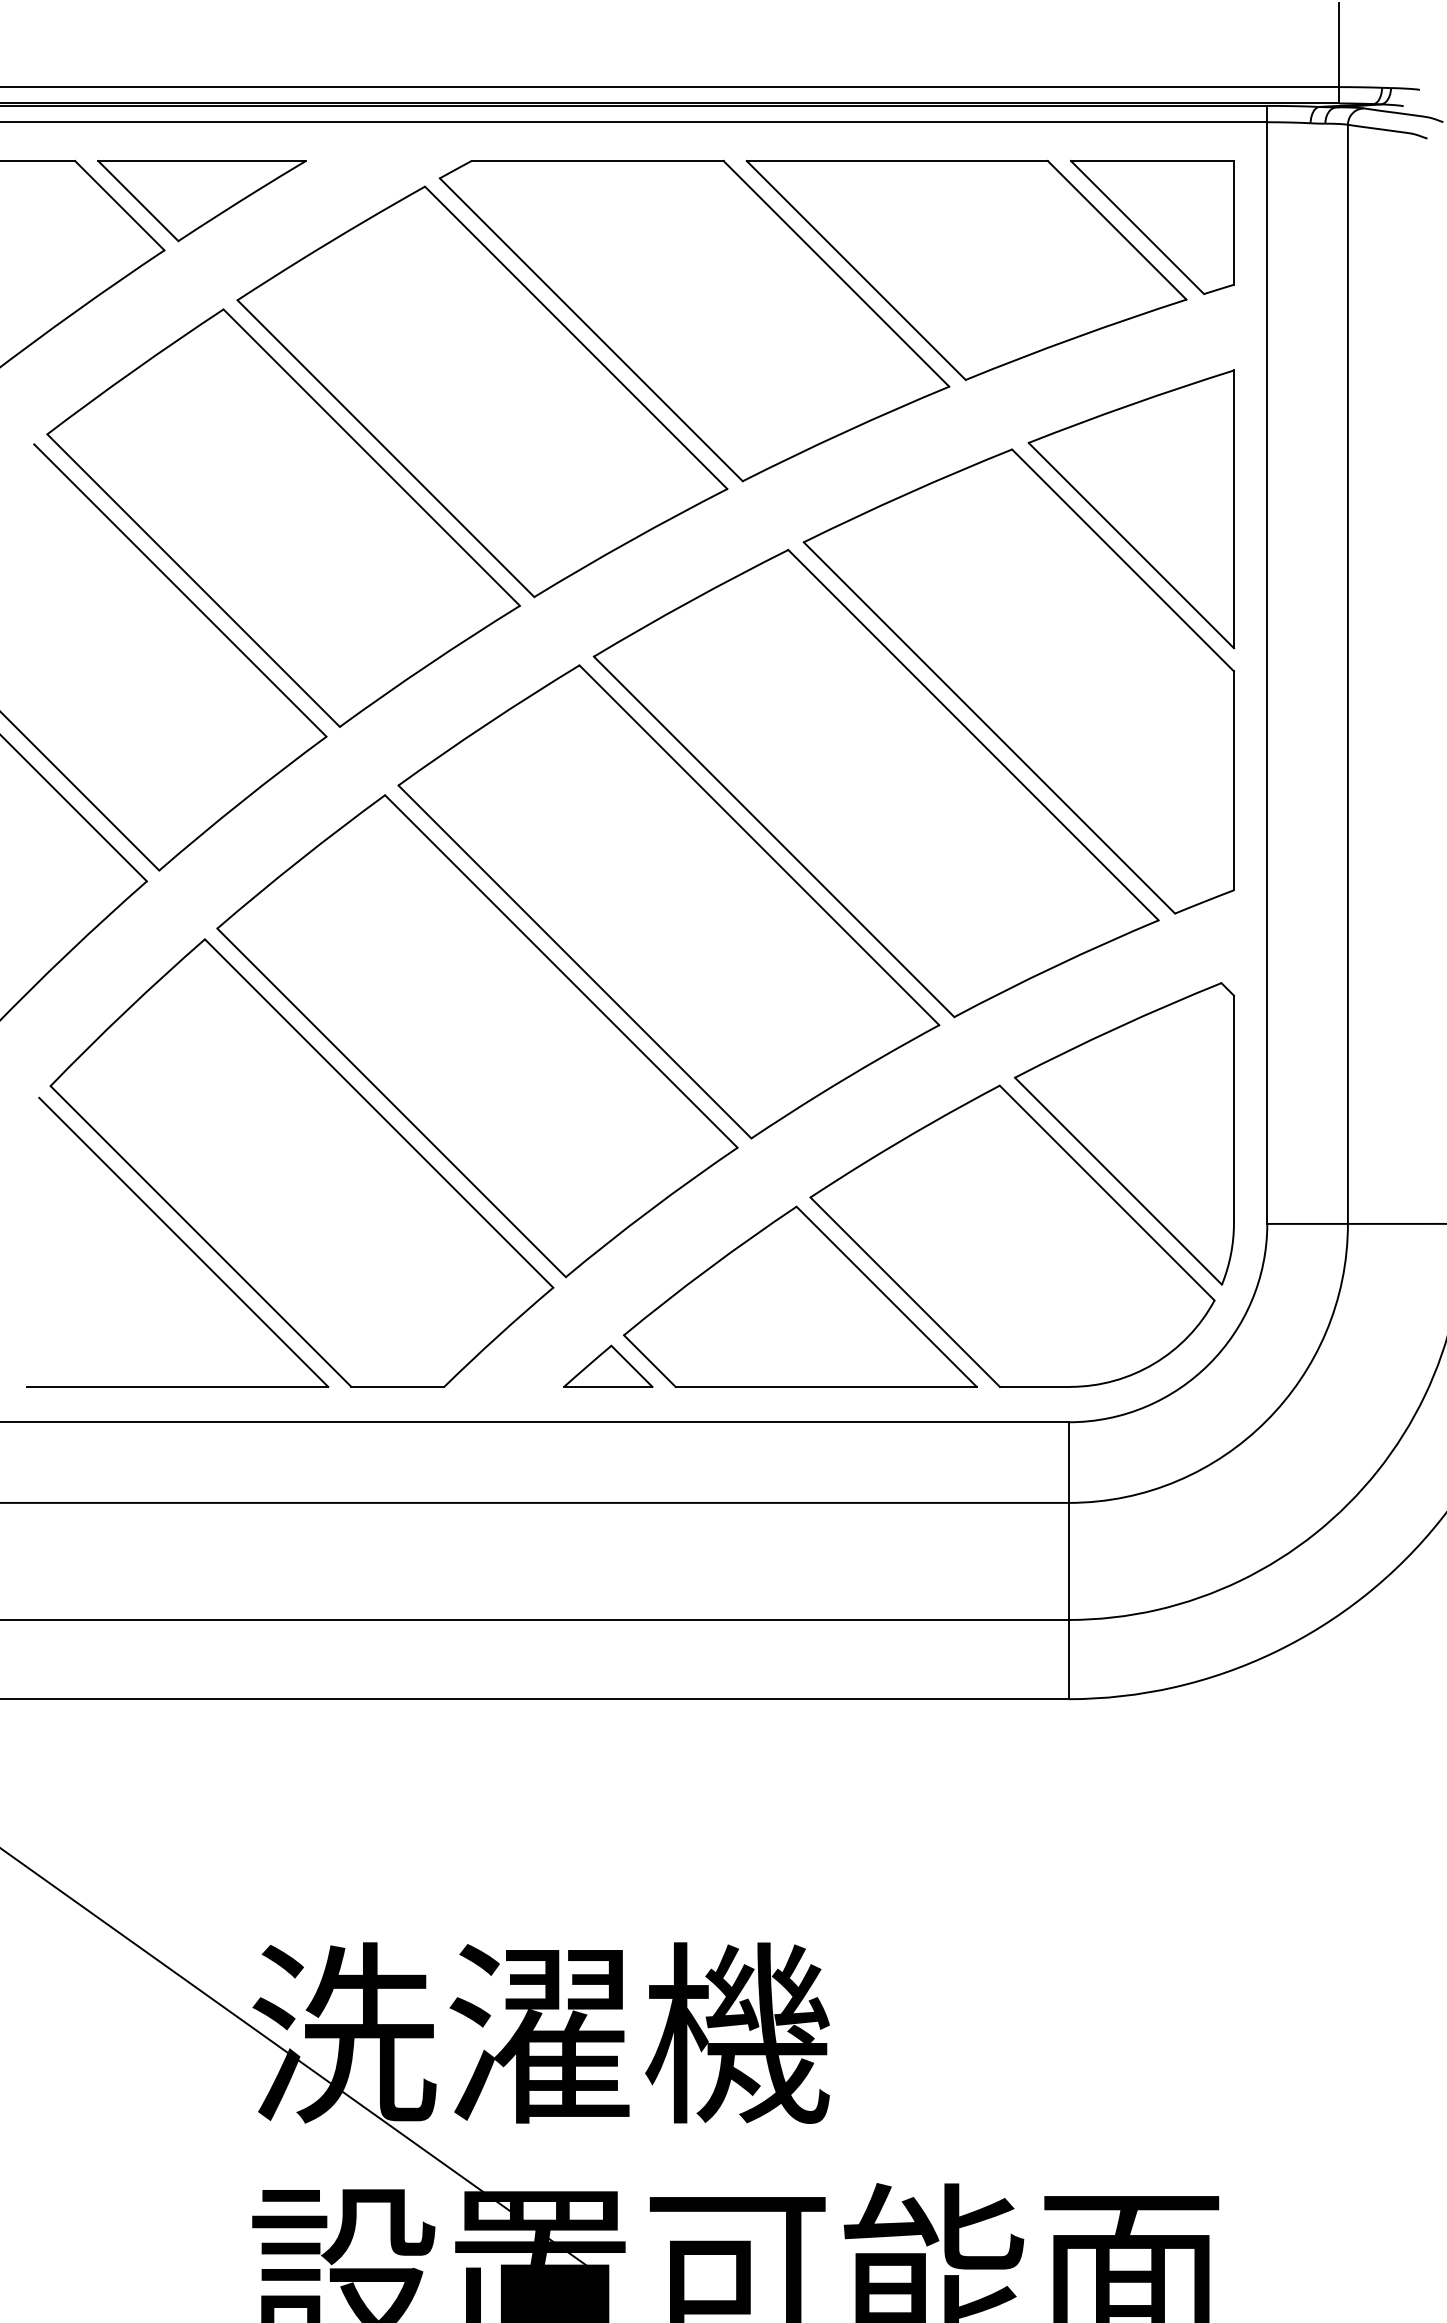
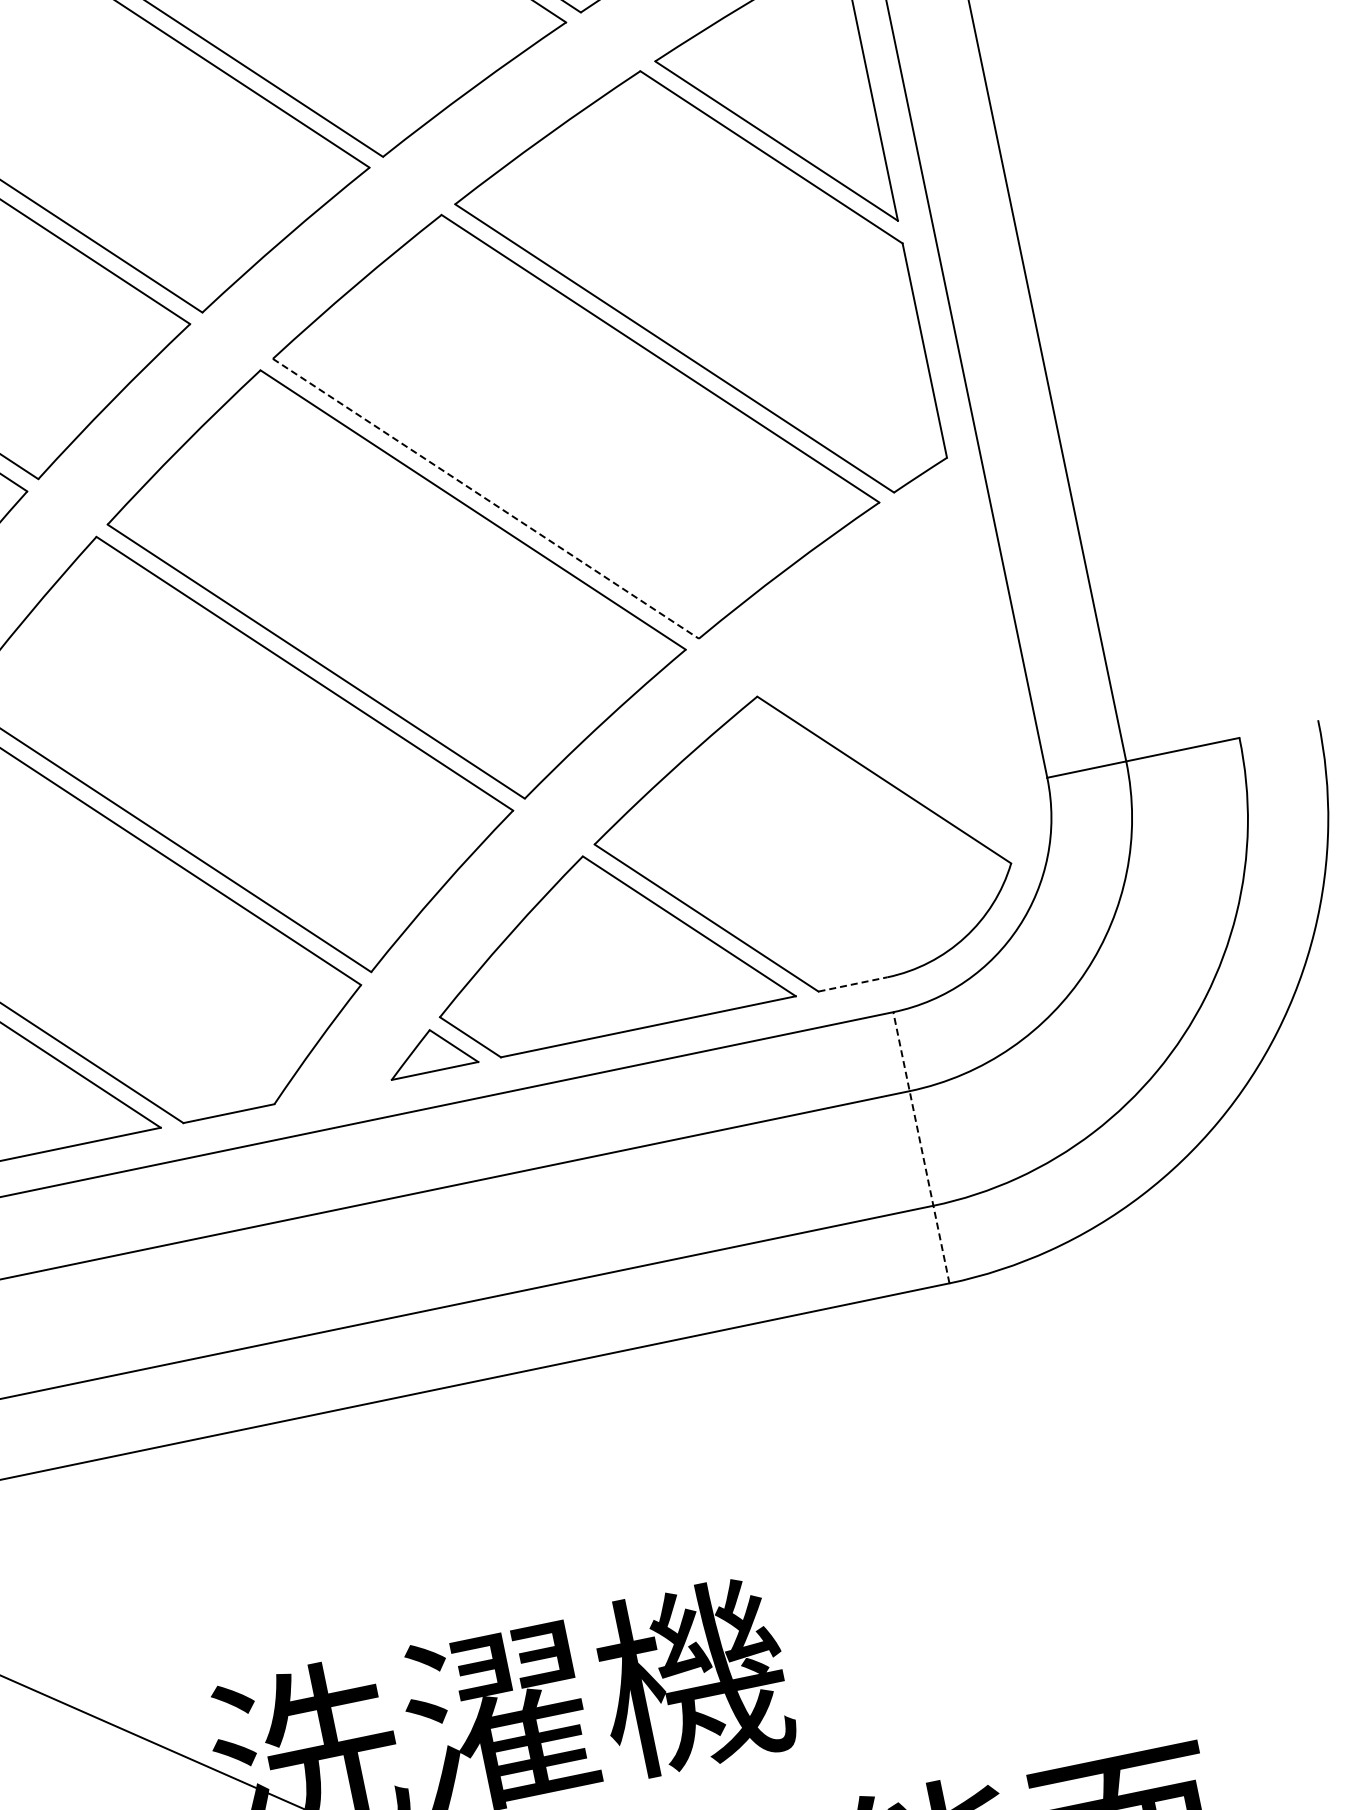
line: (774, 836) -> (486, 498), solid -> dashed
part: (1124, 1133) -> (889, 718), removed
line: (1035, 1386) -> (853, 983), solid -> dashed
line: (1068, 1560) -> (920, 1147), solid -> dashed

